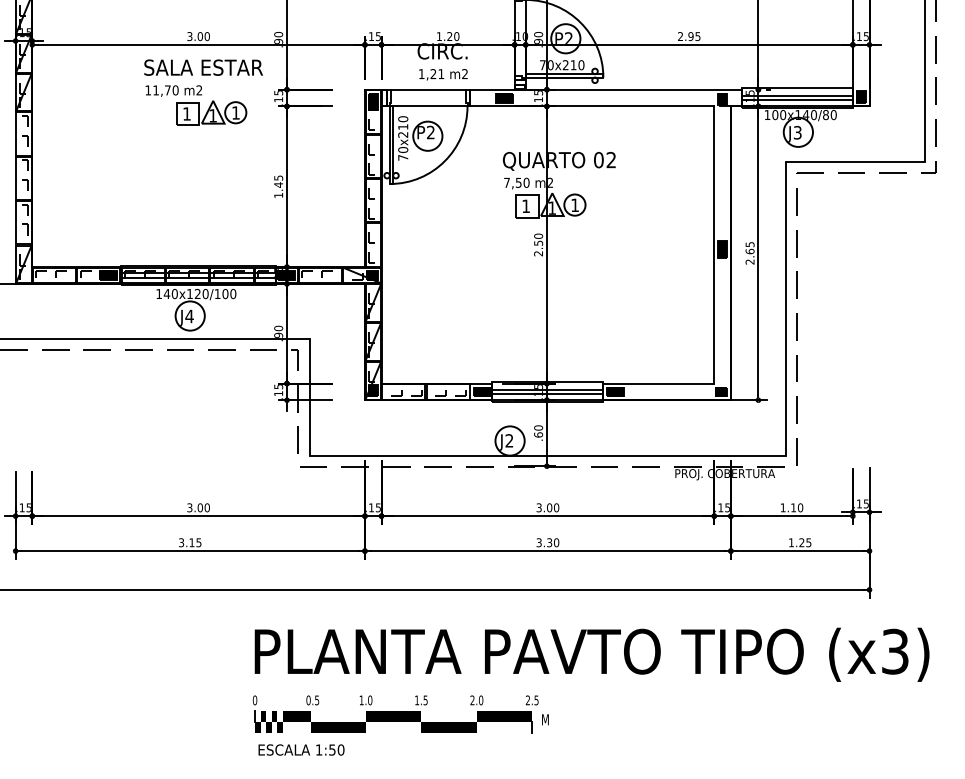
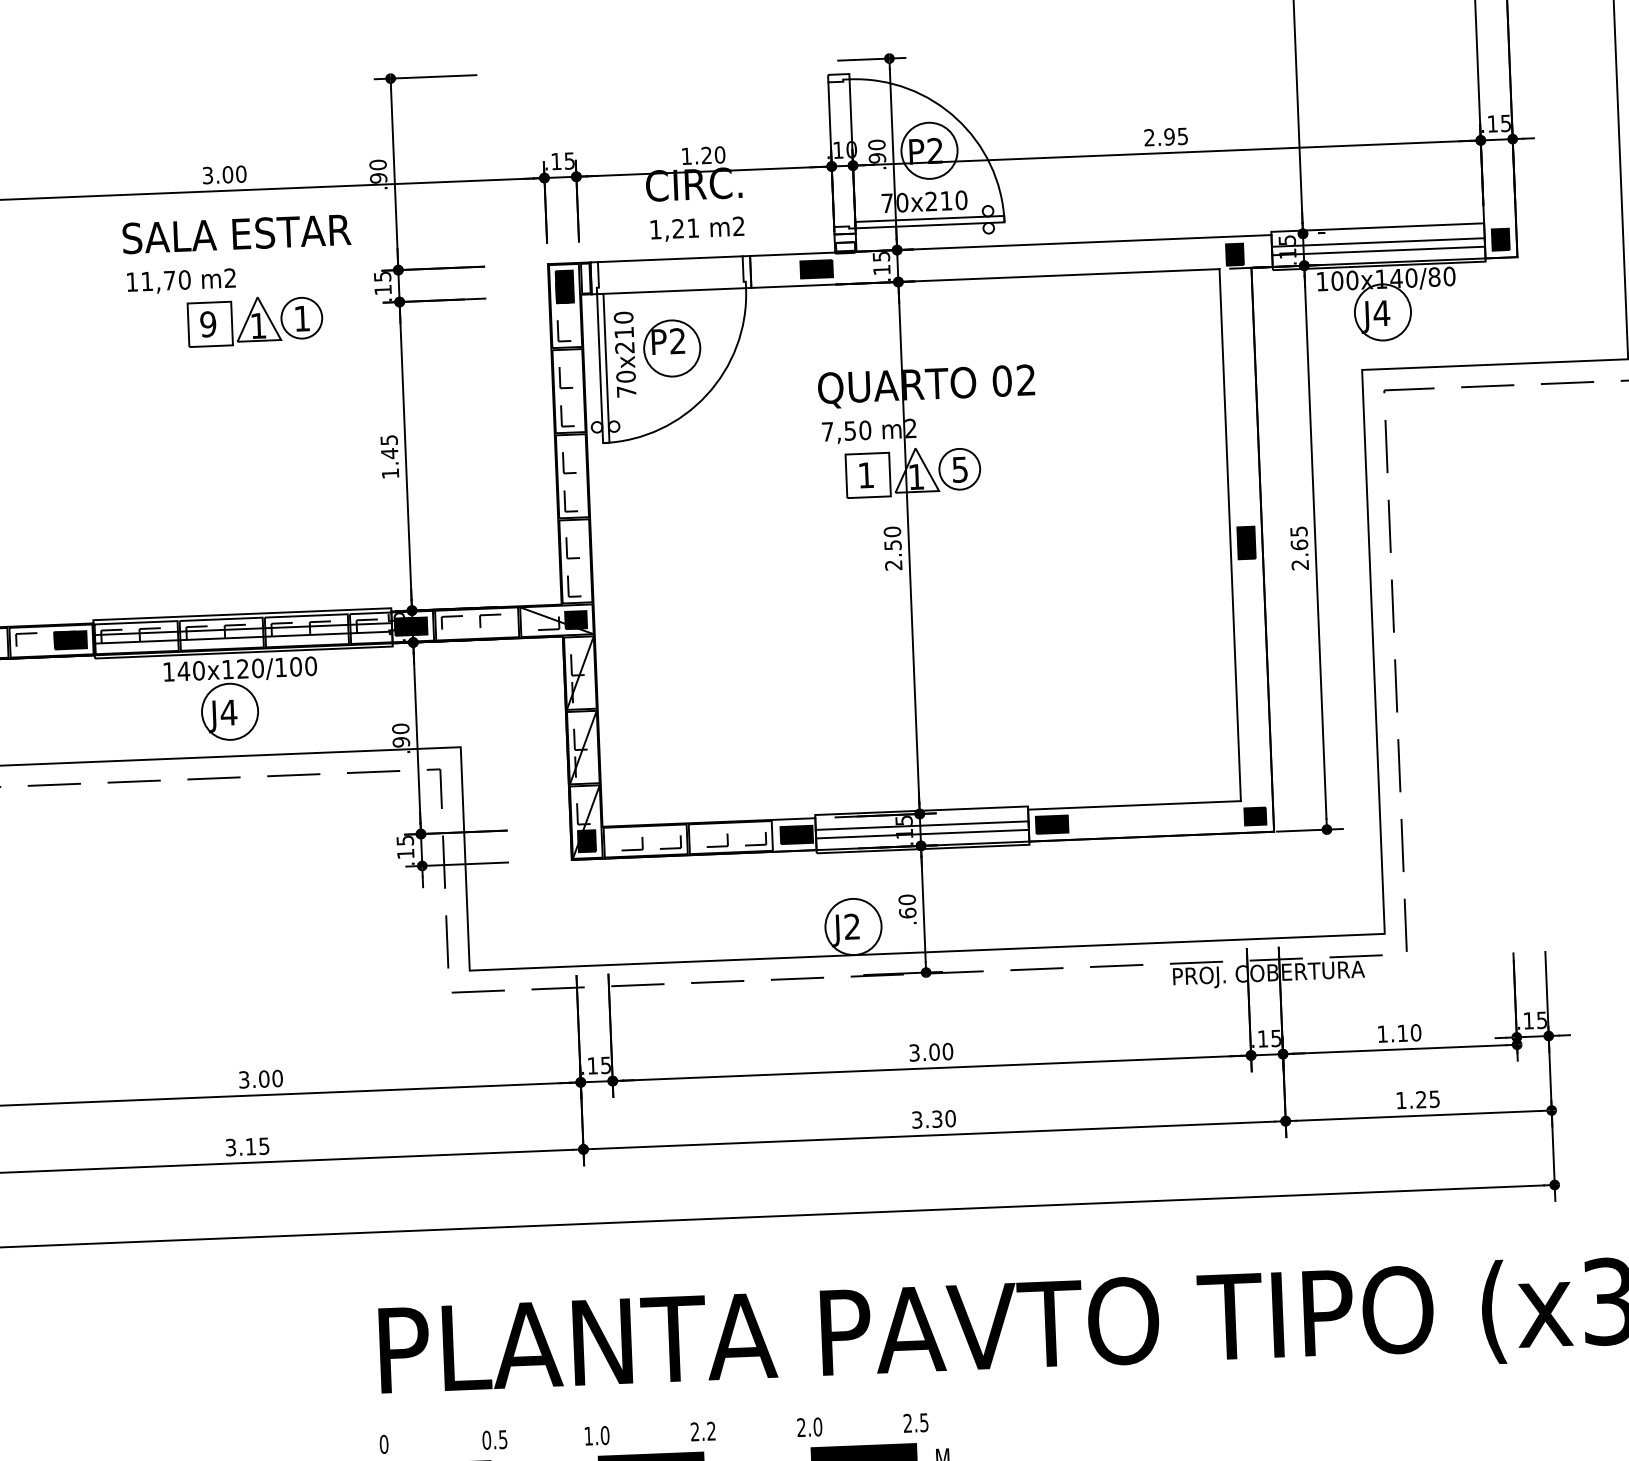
text: (186, 113) -> (207, 323), 1 -> 9
text: (797, 132) -> (1381, 312), J3 -> J4
text: (574, 205) -> (958, 470), 1 -> 5
text: (421, 700) -> (703, 1431), 1.5 -> 2.2

